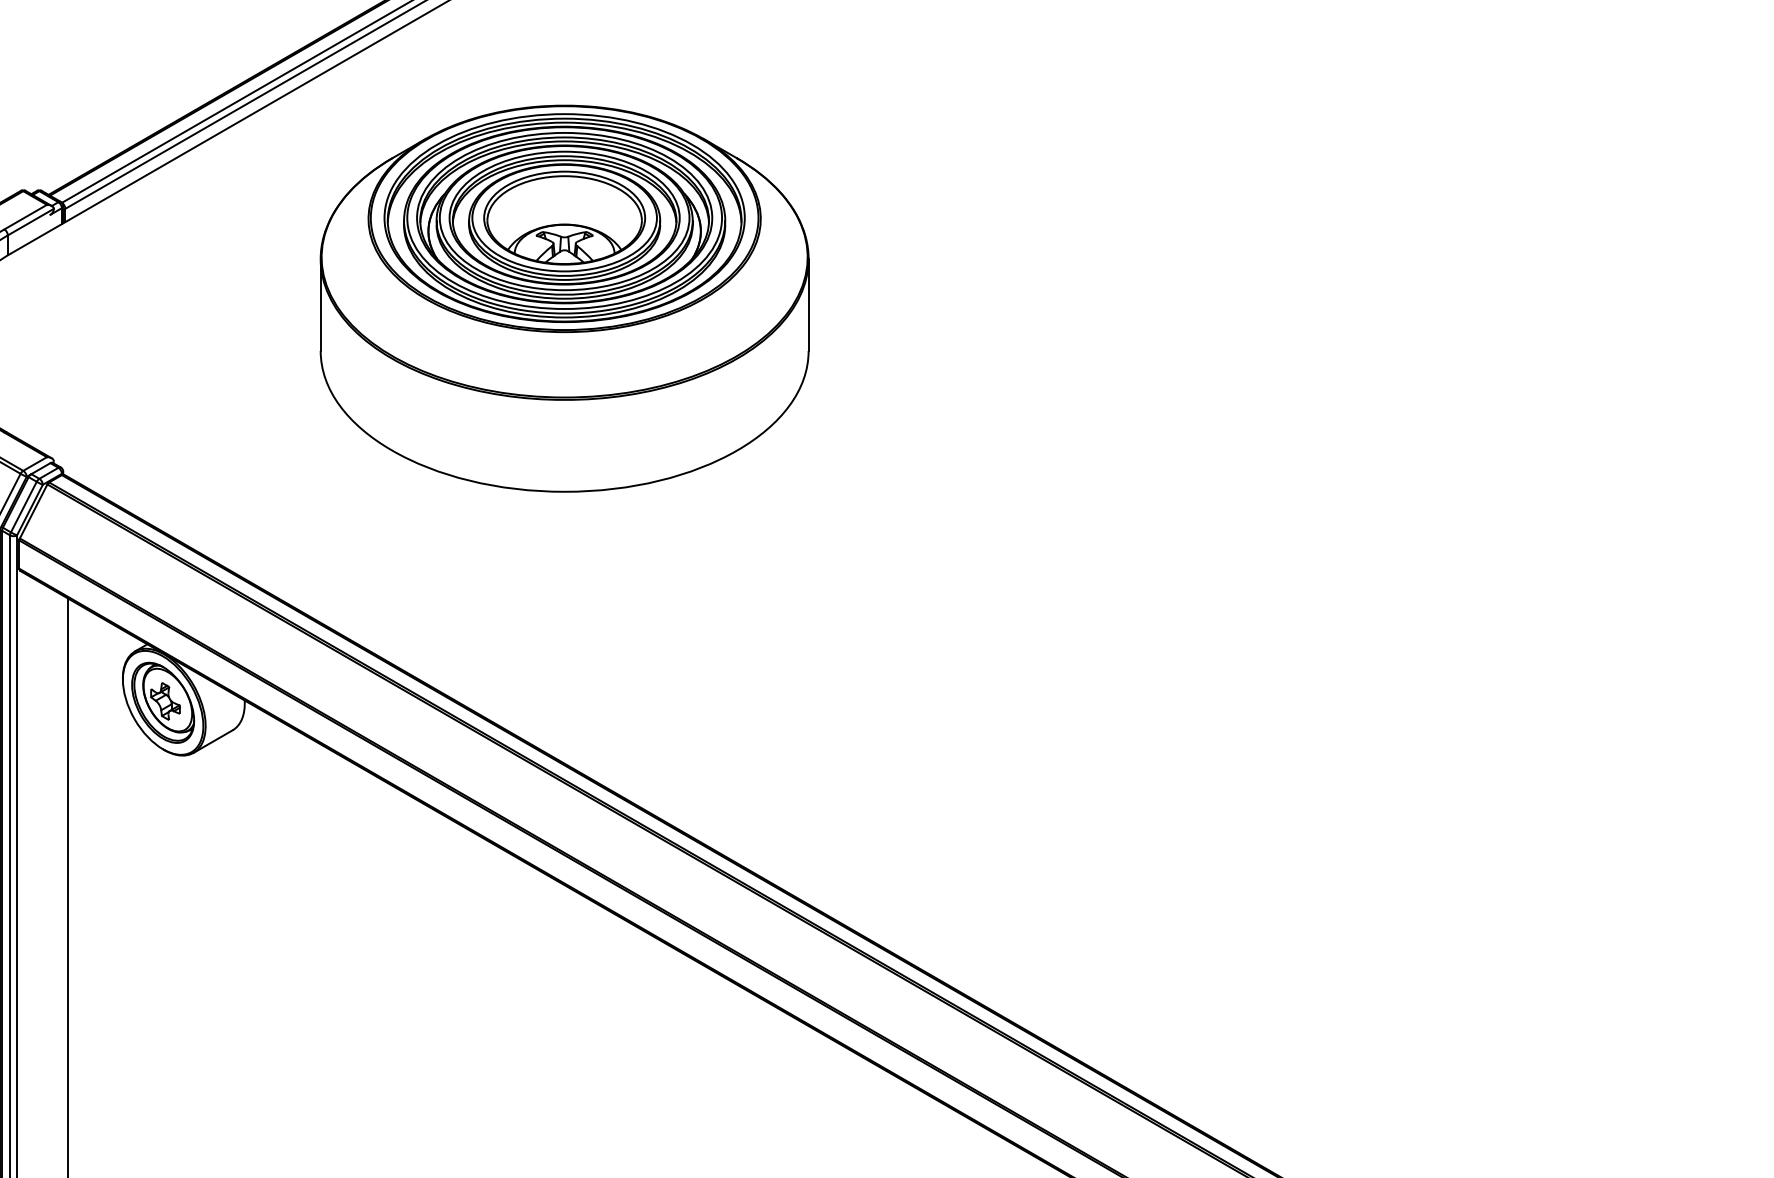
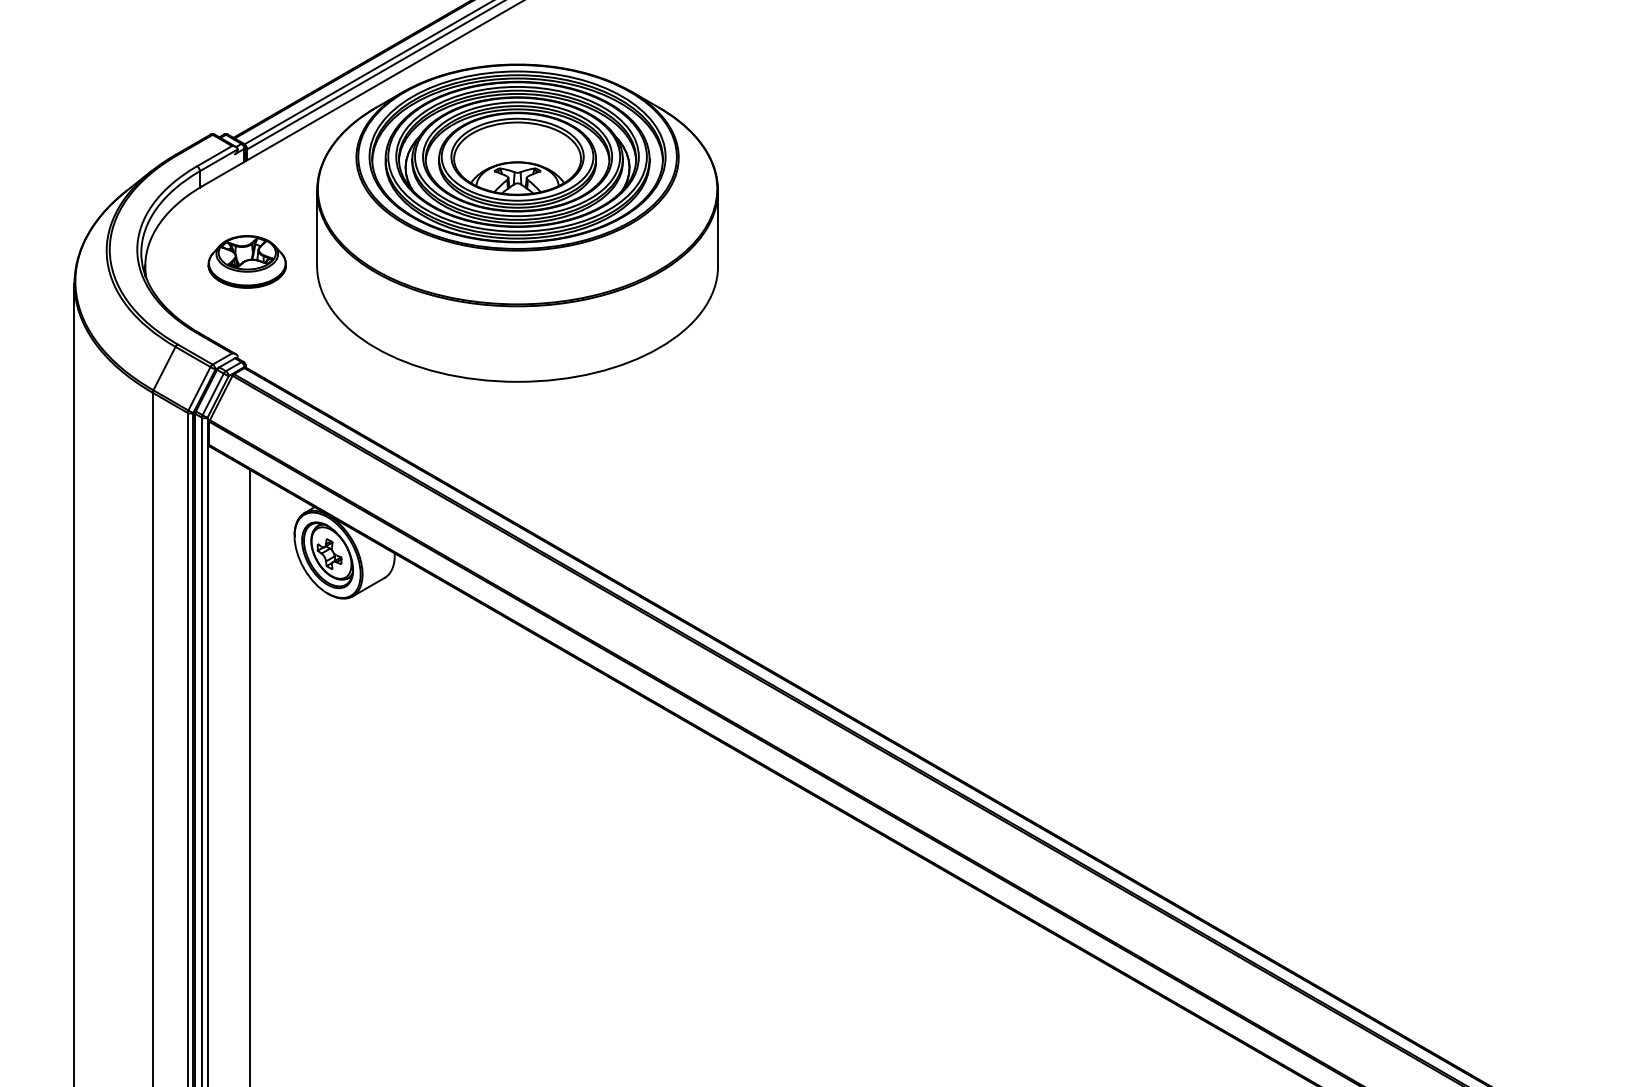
part: (564, 297) -> (517, 222), moved
part: (64, 345) -> (246, 261), added

